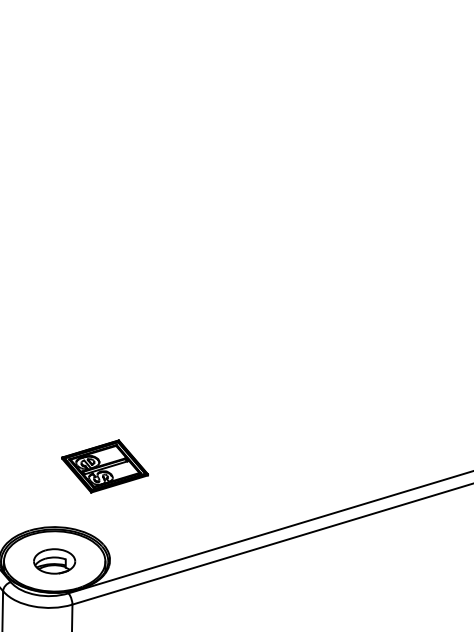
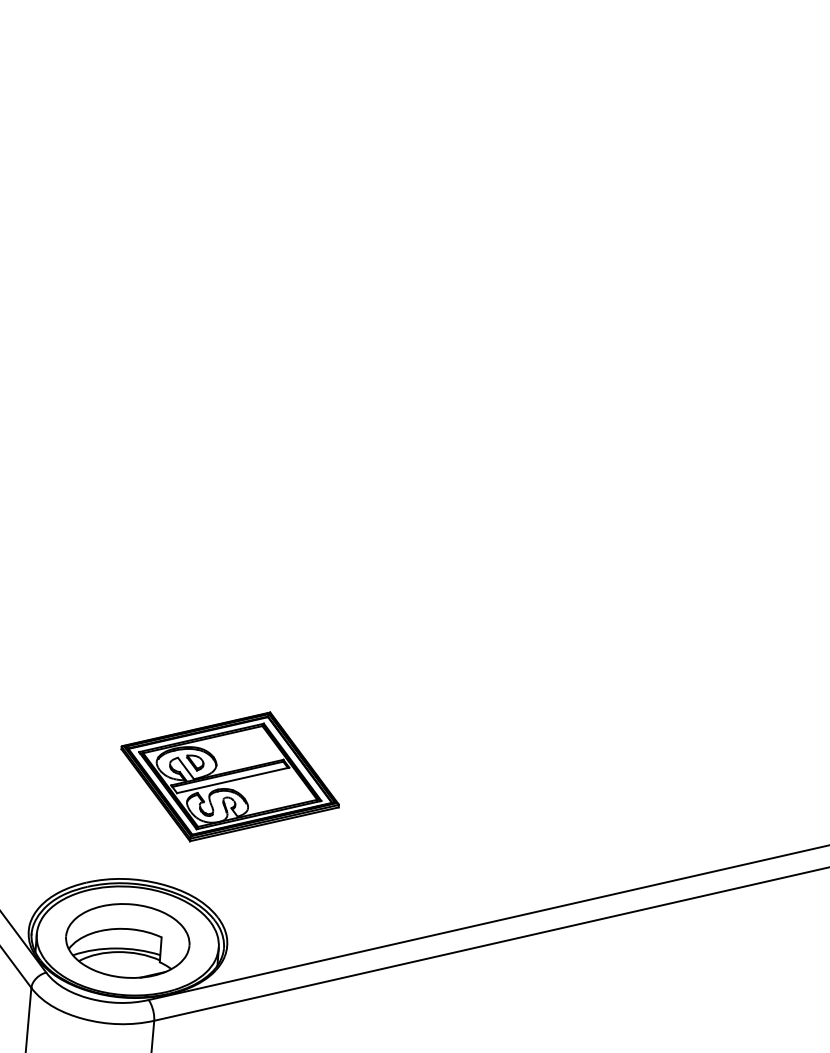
part: (104, 466) -> (229, 776), size x1.43
part: (54, 561) -> (127, 941), size x1.67

